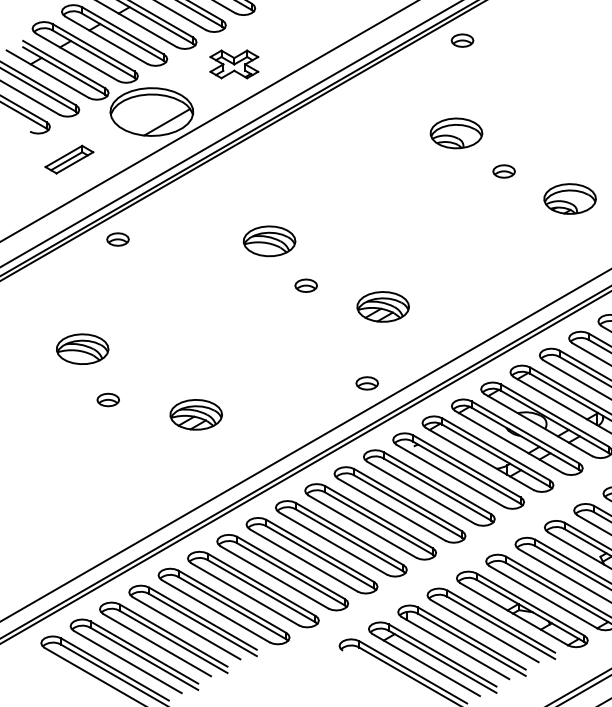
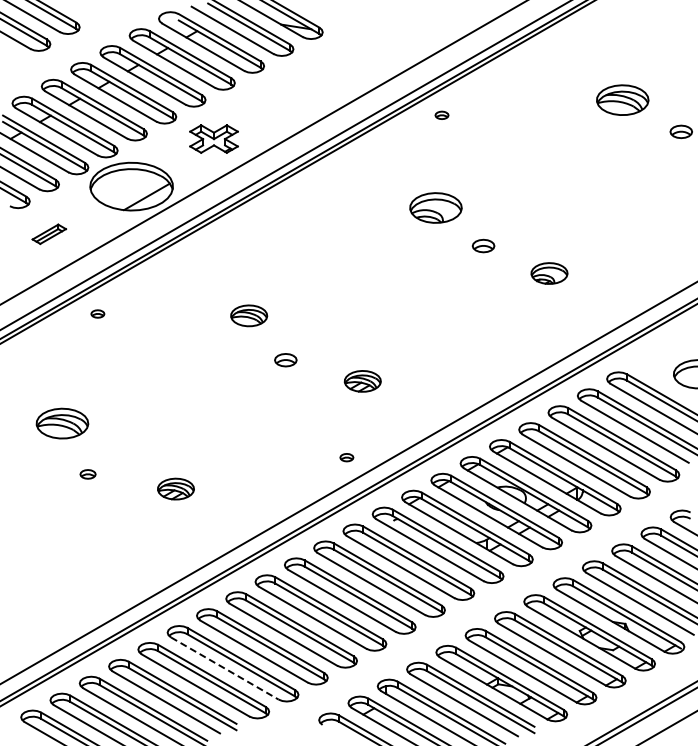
part: (462, 40) -> (441, 115), size x0.6
part: (69, 159) -> (49, 234), size x0.7
part: (570, 198) -> (549, 273), size x0.7
part: (117, 239) -> (97, 313), size x0.6
part: (268, 241) -> (248, 315), size x0.7
part: (382, 307) -> (362, 381), size x0.7
part: (366, 383) -> (346, 457), size x0.6
part: (107, 400) -> (87, 474), size x0.7
part: (195, 414) -> (175, 488), size x0.7
line: (245, 594) -> (225, 668), solid -> dashed

